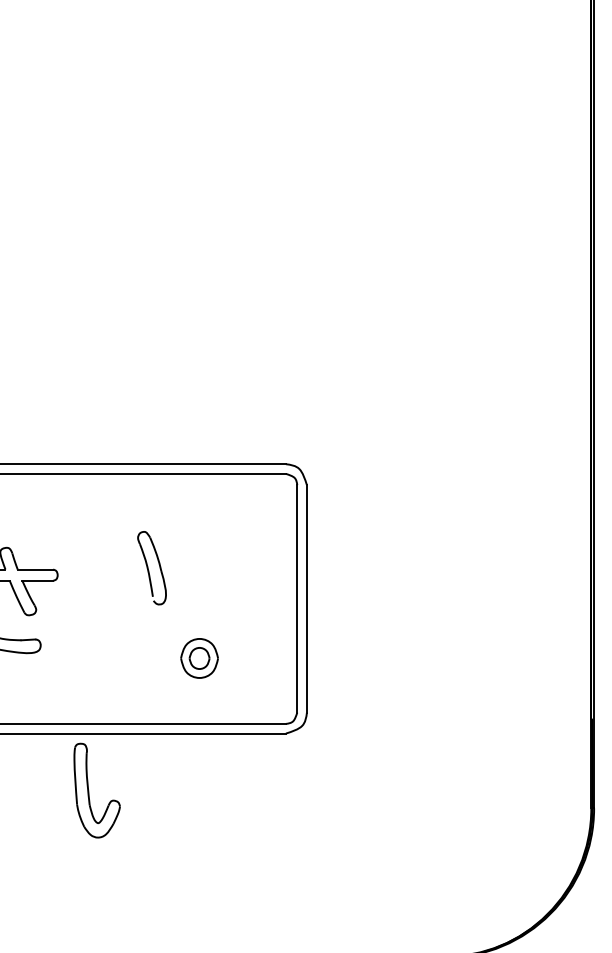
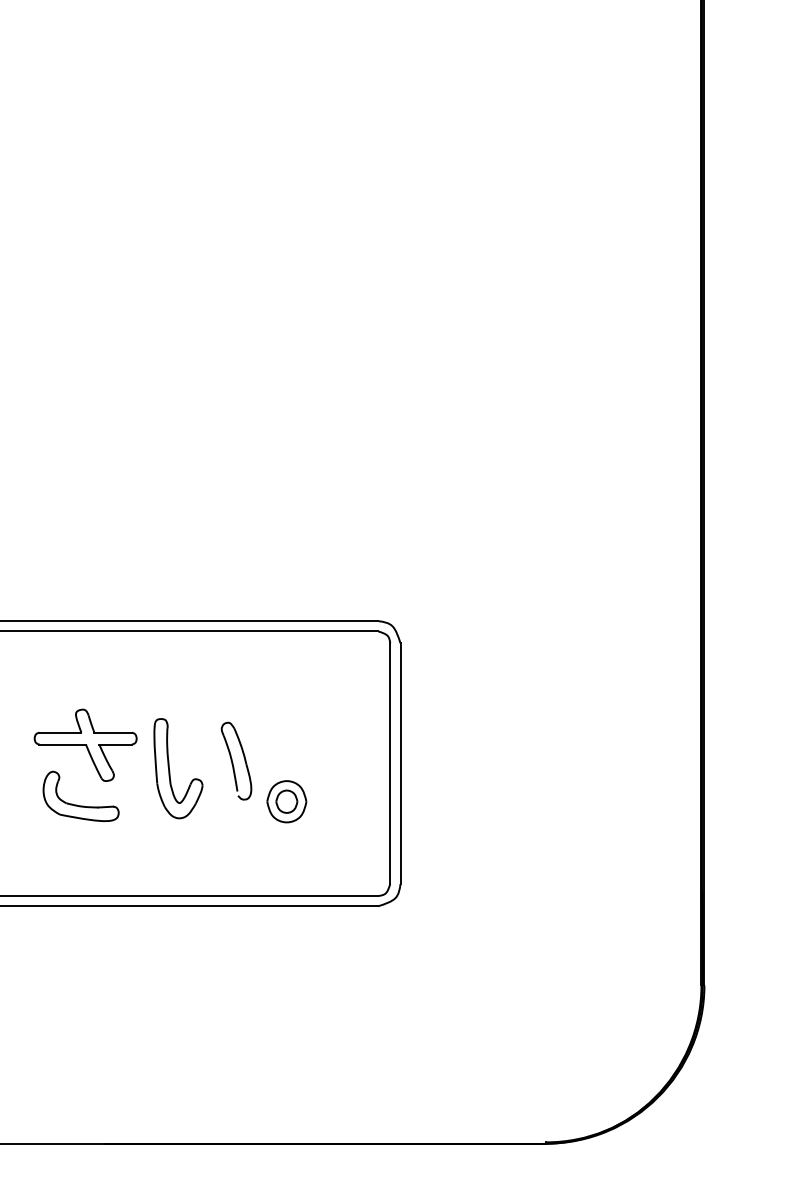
part: (152, 567) -> (236, 760), moved
part: (199, 658) -> (286, 801), moved
part: (89, 793) -> (170, 771), moved

